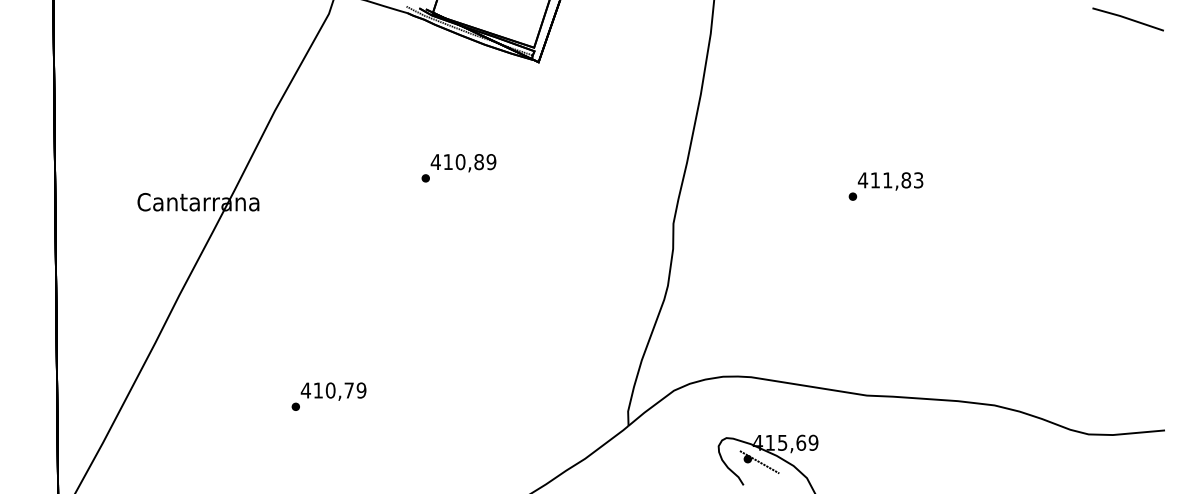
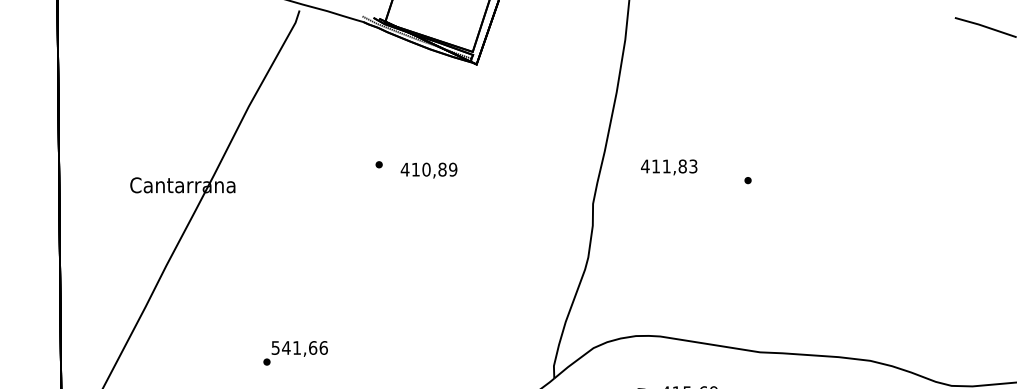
text: (463, 163) -> (429, 170), moved
text: (890, 181) -> (669, 167), moved
text: (333, 390) -> (299, 347), 410,79 -> 541,66

